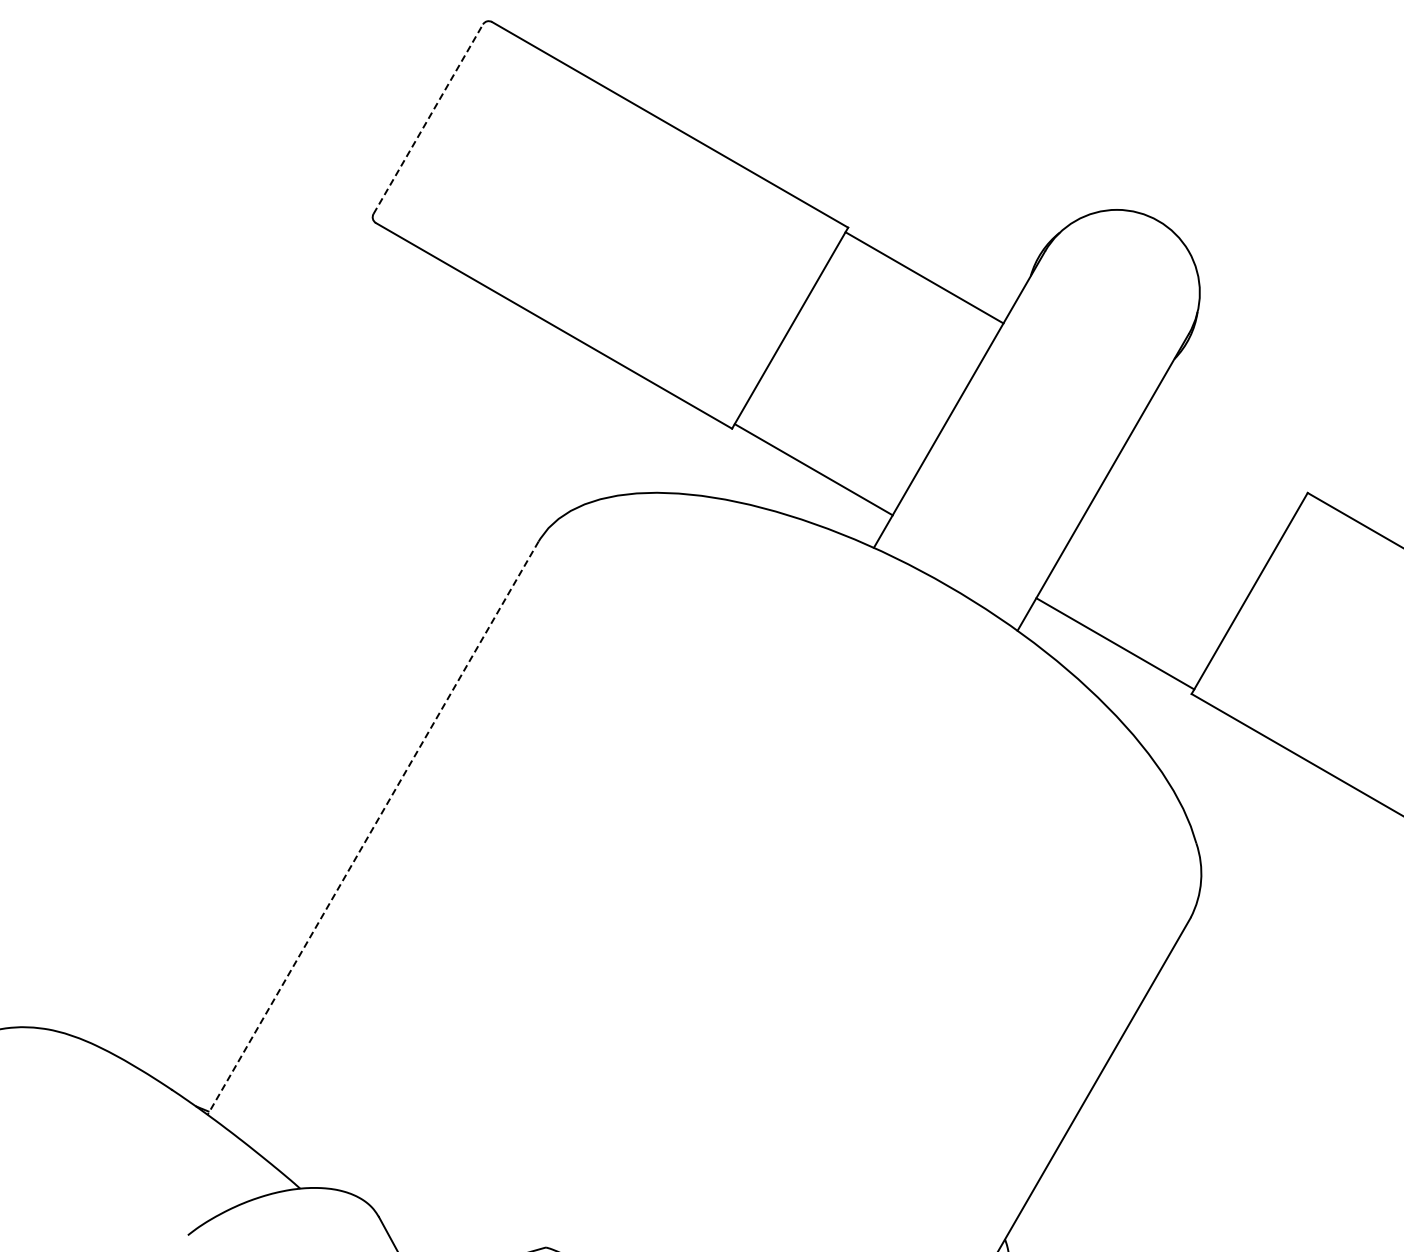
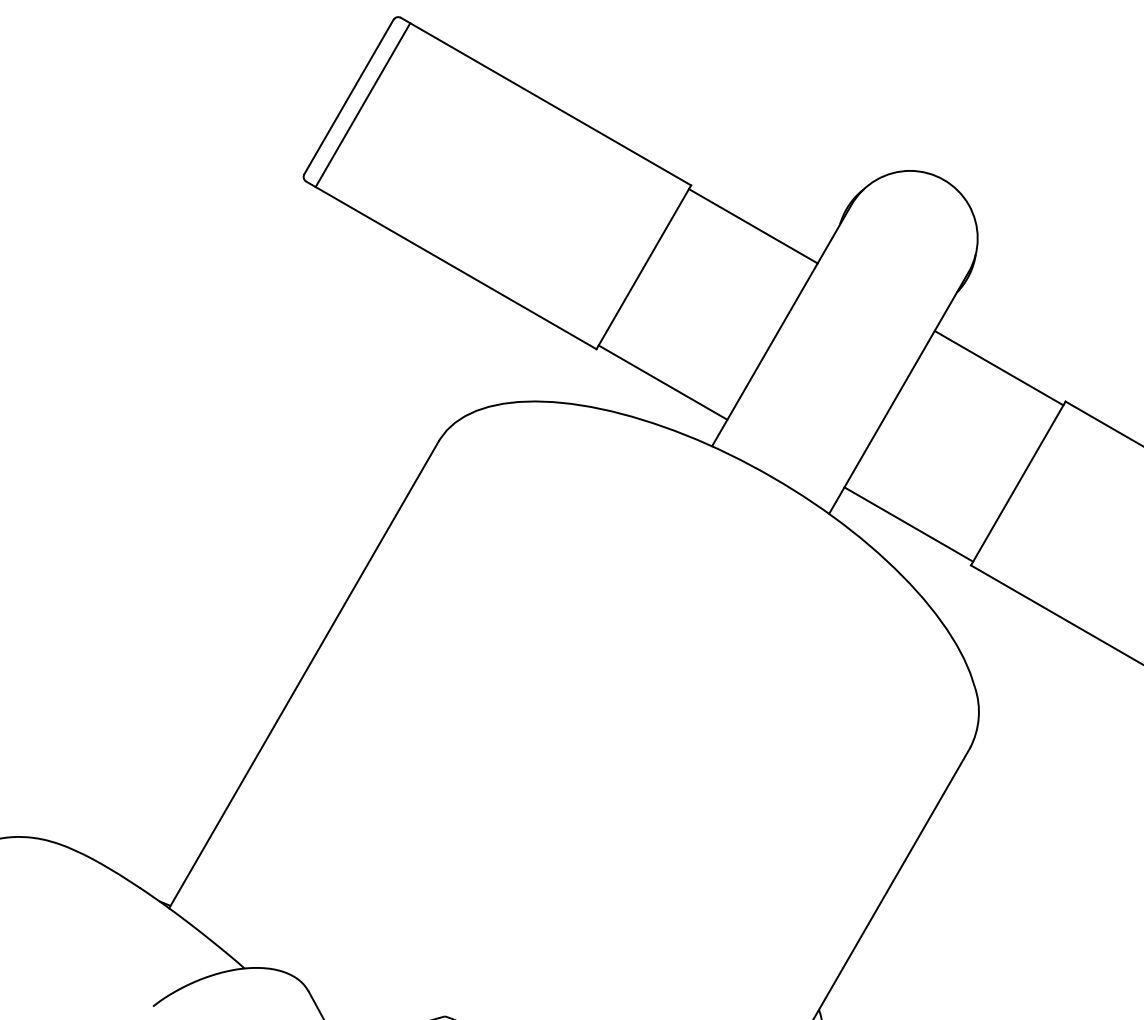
line: (428, 118) -> (349, 96), dashed -> solid
line: (445, 128) -> (362, 104), added
line: (1226, 451) -> (999, 367), added
line: (372, 828) -> (303, 675), dashed -> solid

